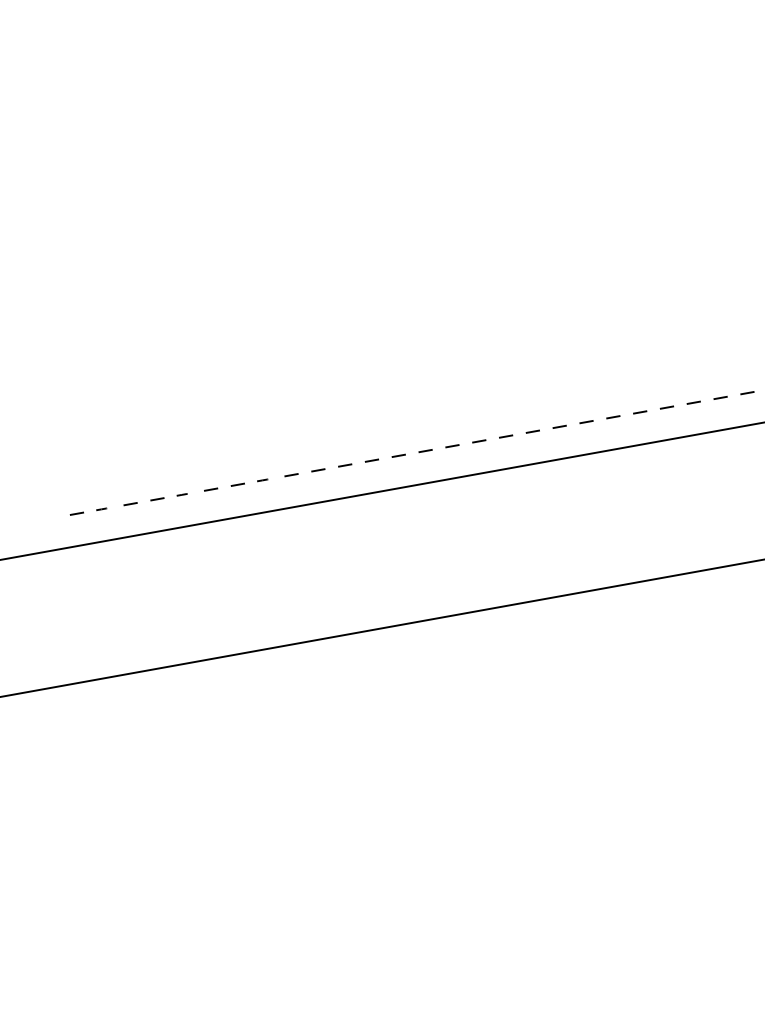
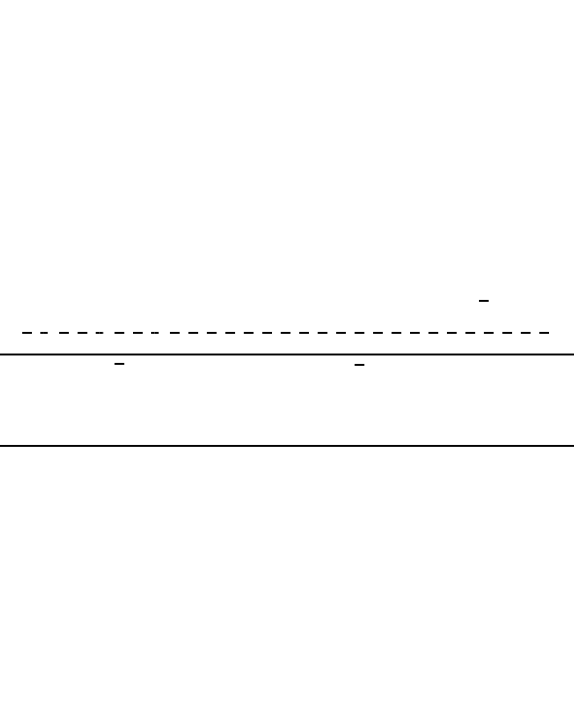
curve: (731, 347) -> (483, 300), added
curve: (568, 472) -> (359, 364), added
curve: (219, 534) -> (119, 363), added

